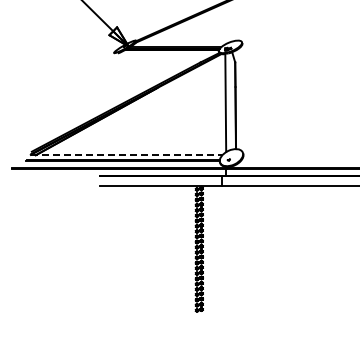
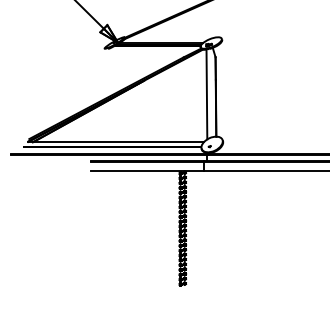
line: (126, 155) -> (115, 142), dashed -> solid

